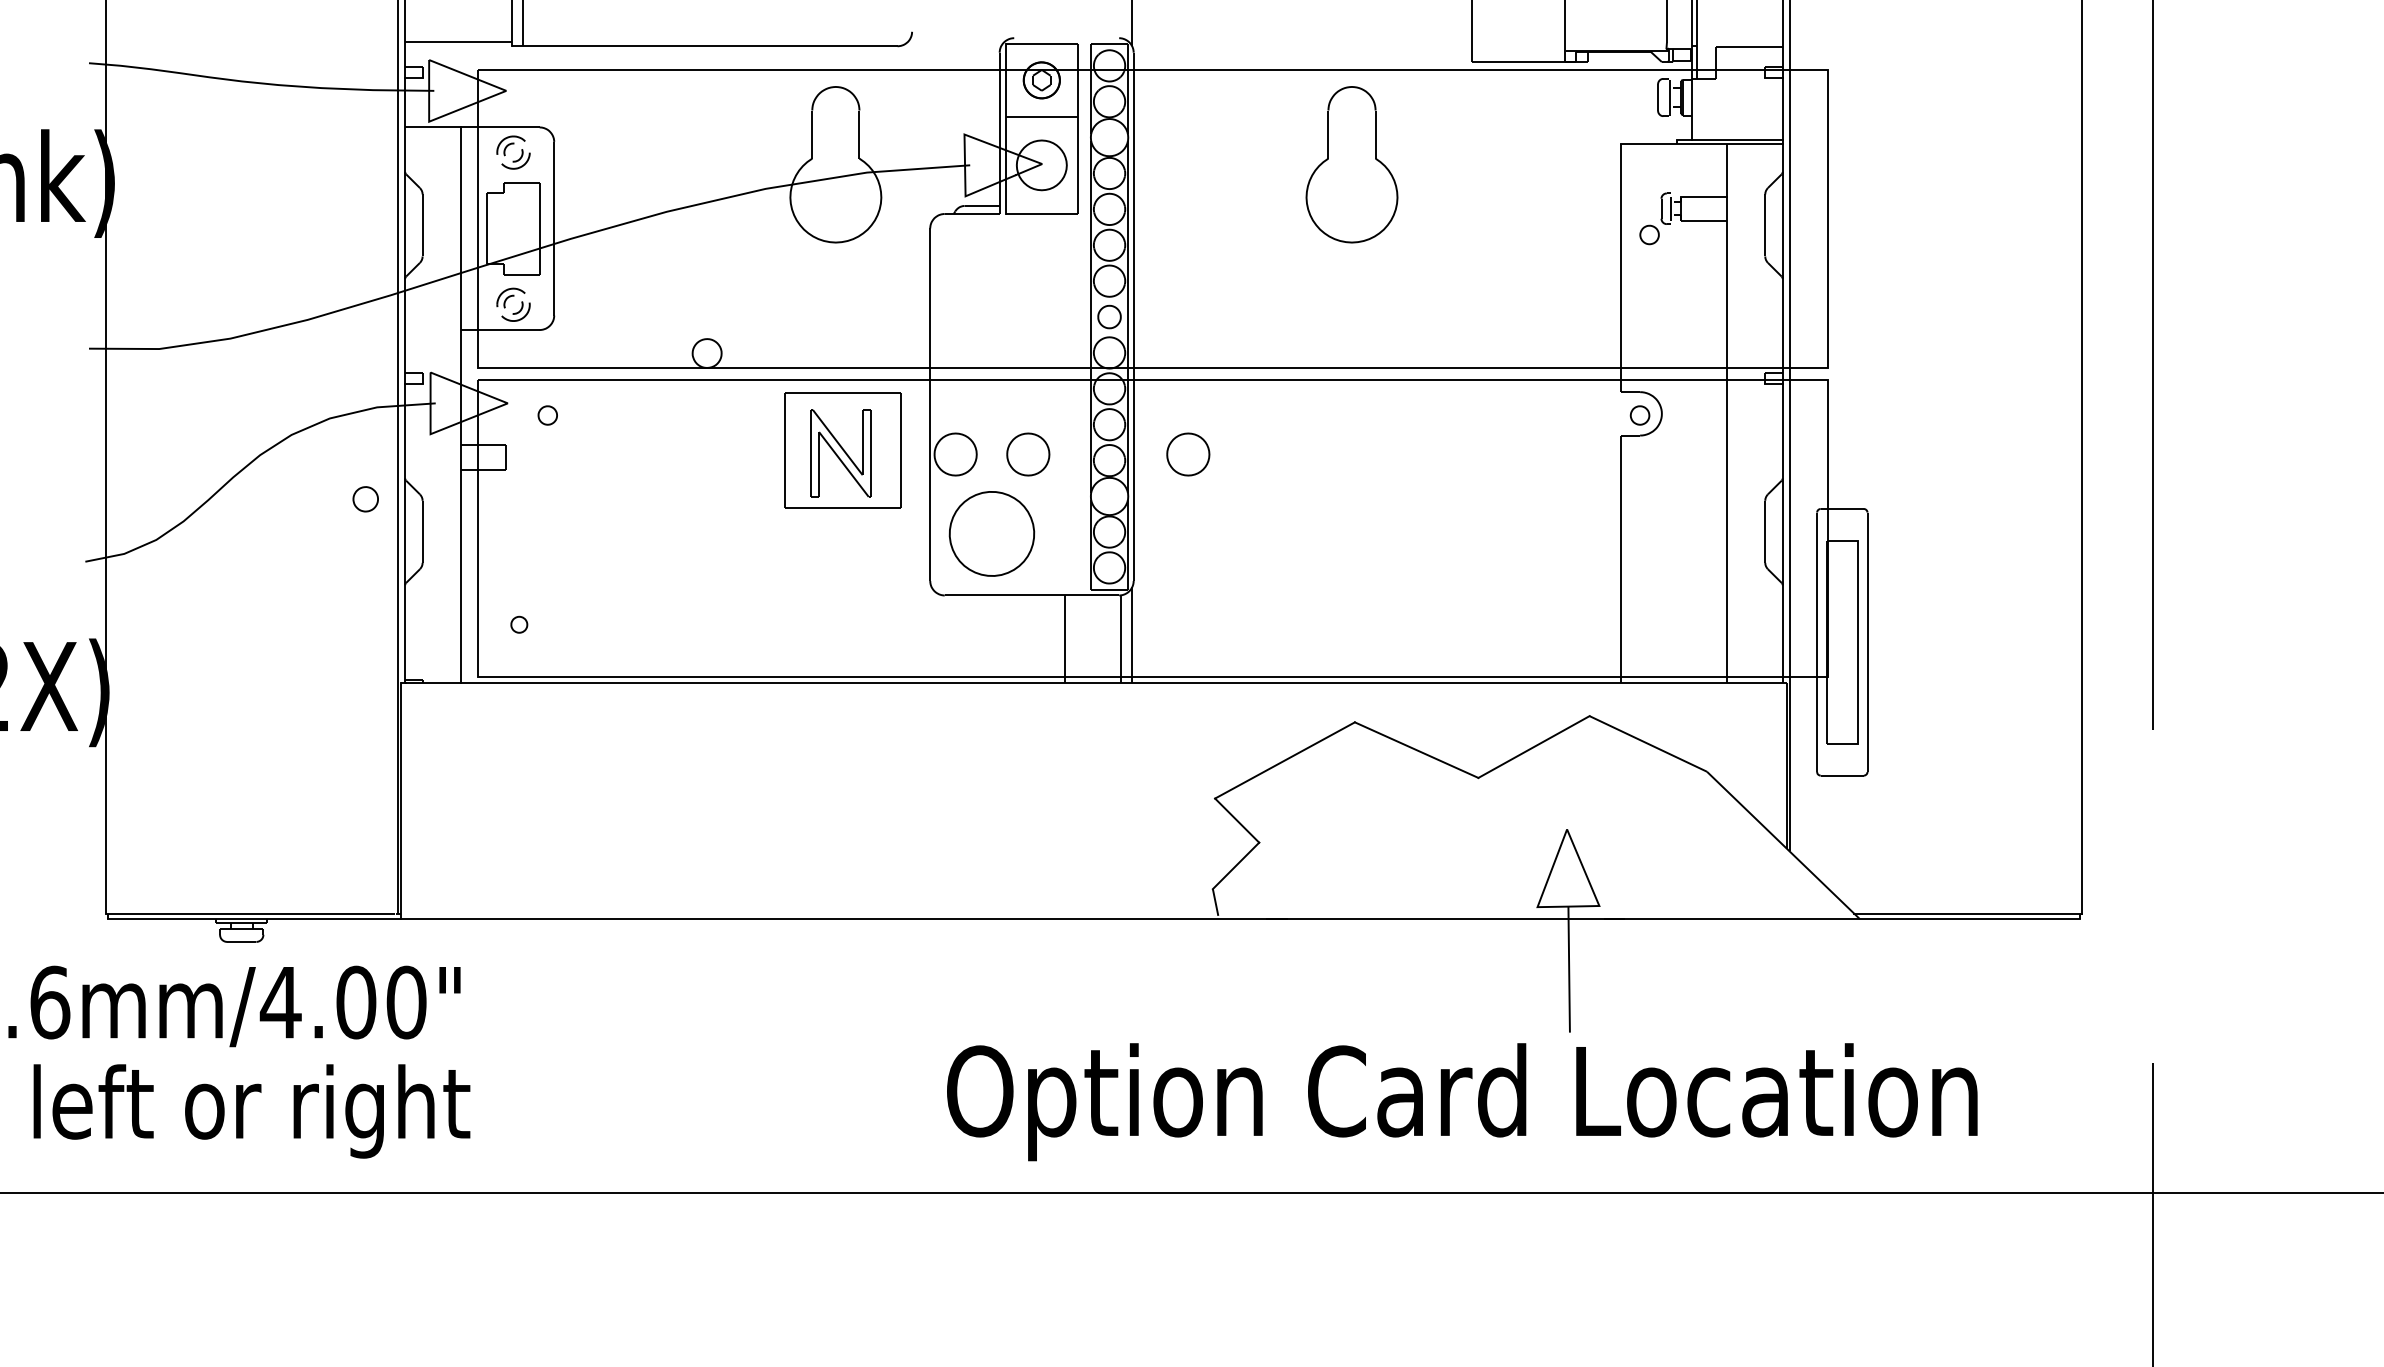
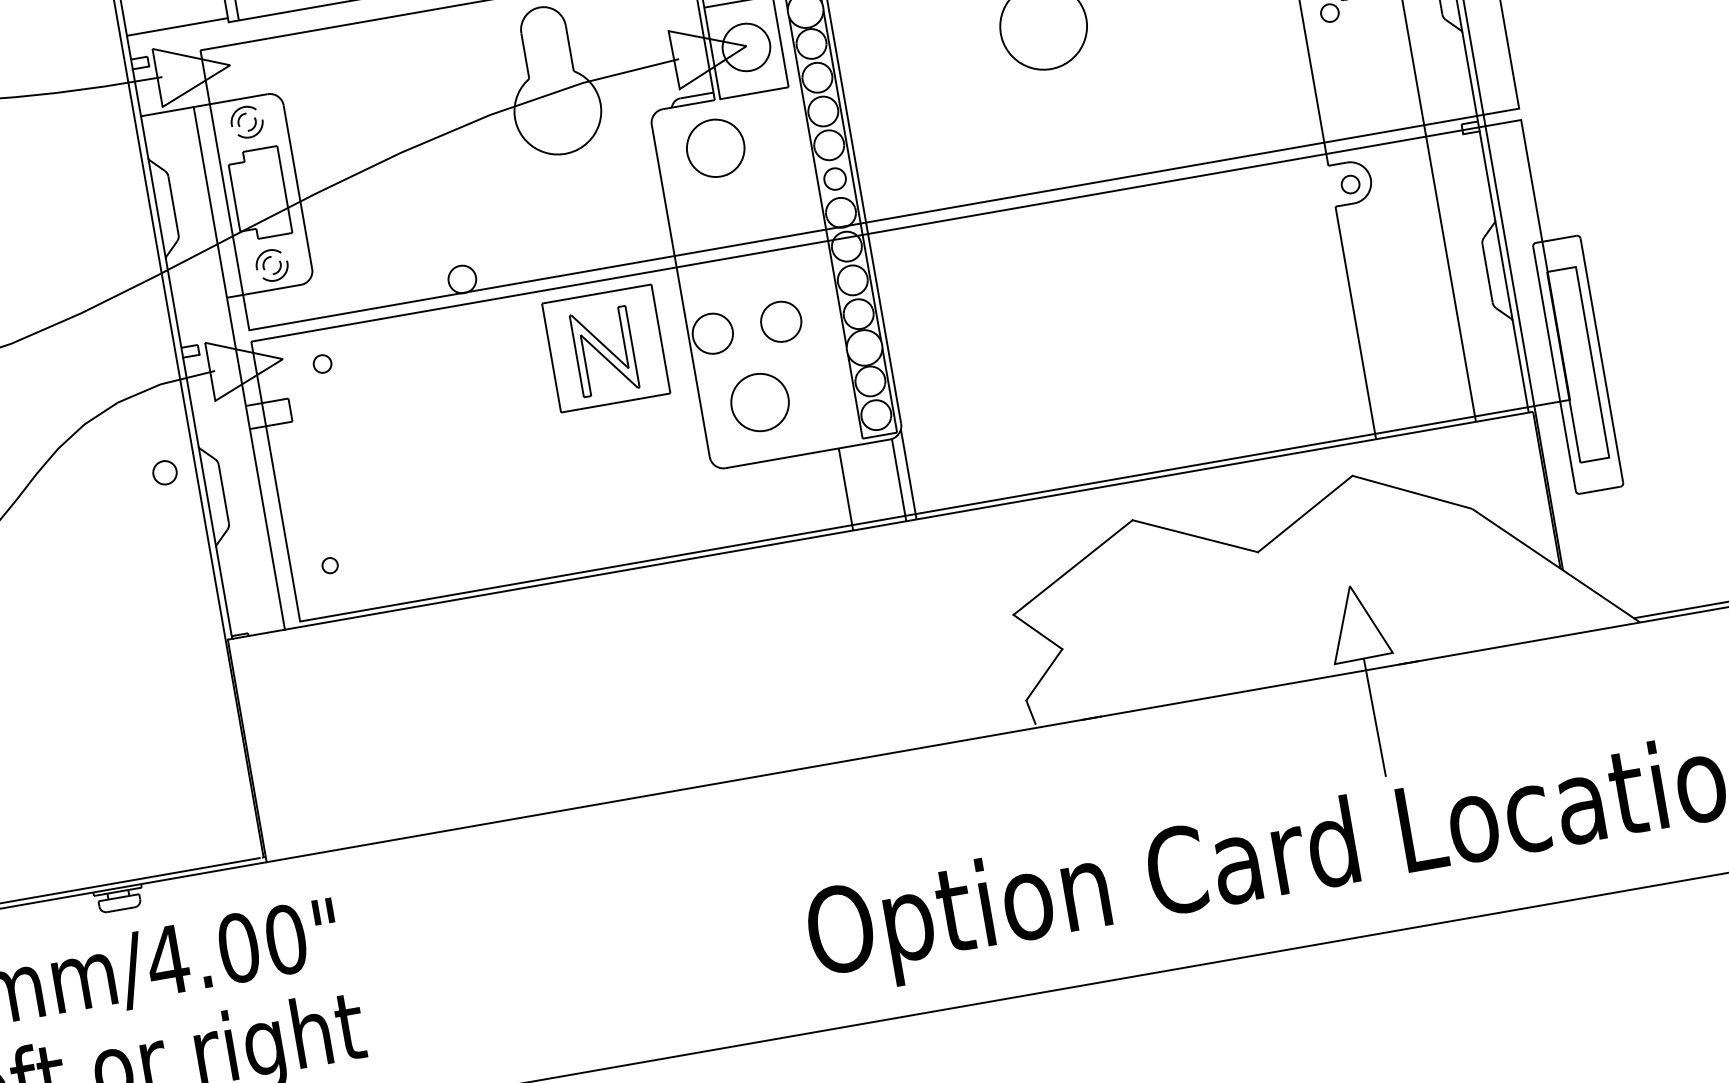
part: (991, 263) -> (715, 148), added
part: (1188, 454) -> (931, 295), removed
part: (991, 533) -> (759, 402), size x0.71

